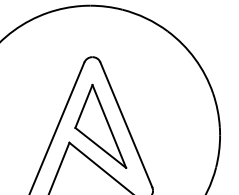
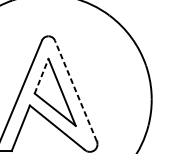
line: (84, 106) -> (42, 76), solid -> dashed
line: (126, 124) -> (76, 90), solid -> dashed

